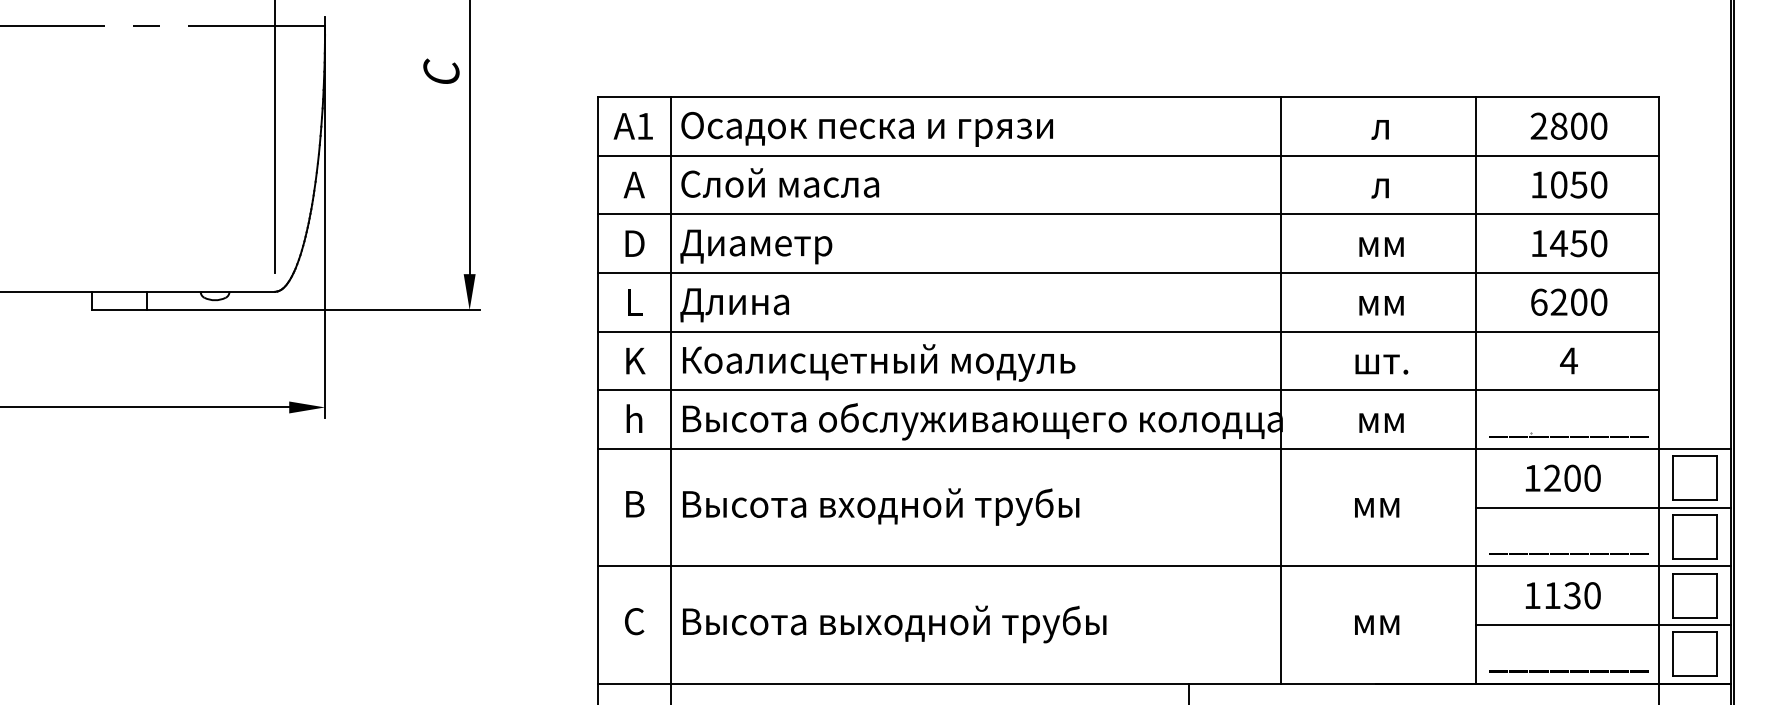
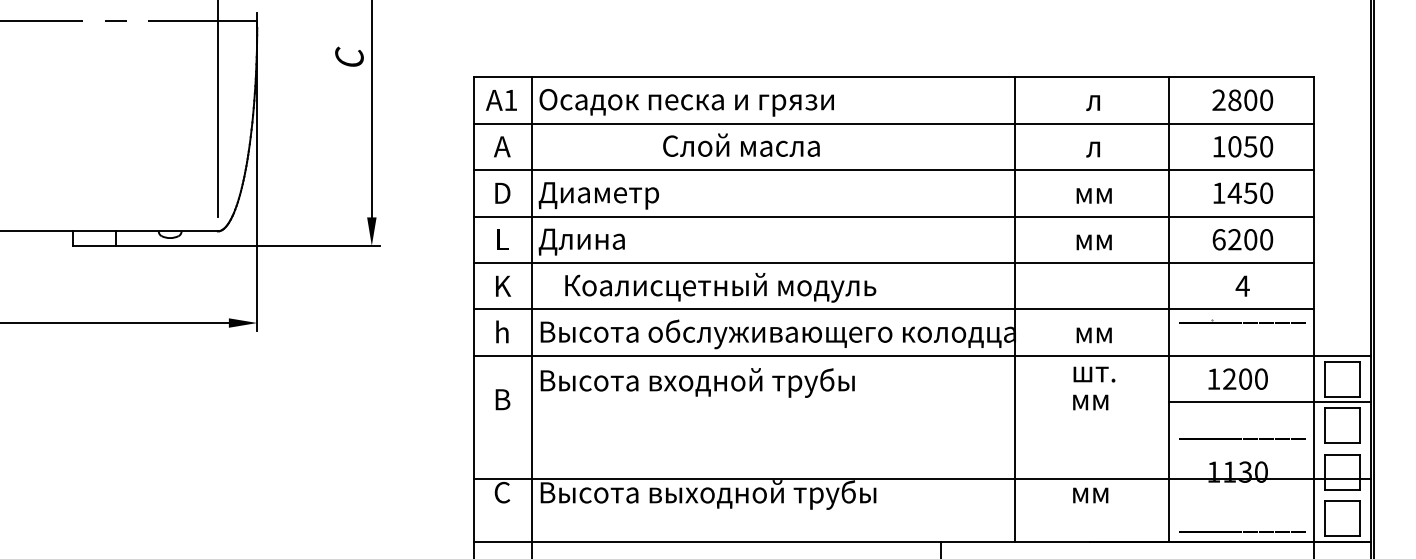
text: (780, 182) -> (741, 144), moved
text: (879, 362) -> (721, 287), moved
text: (1381, 364) -> (1094, 374), moved
part: (1568, 434) -> (1242, 321), moved
text: (881, 506) -> (698, 382), moved
line: (1164, 566) -> (922, 479), moved
line: (1603, 625) -> (1270, 495), removed

